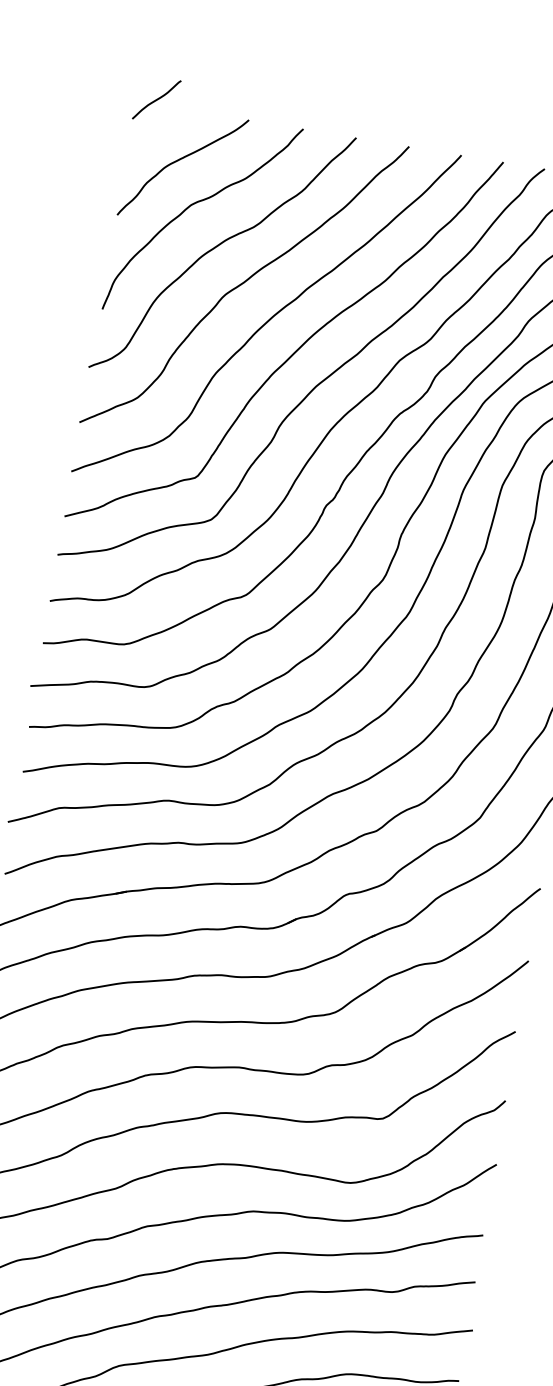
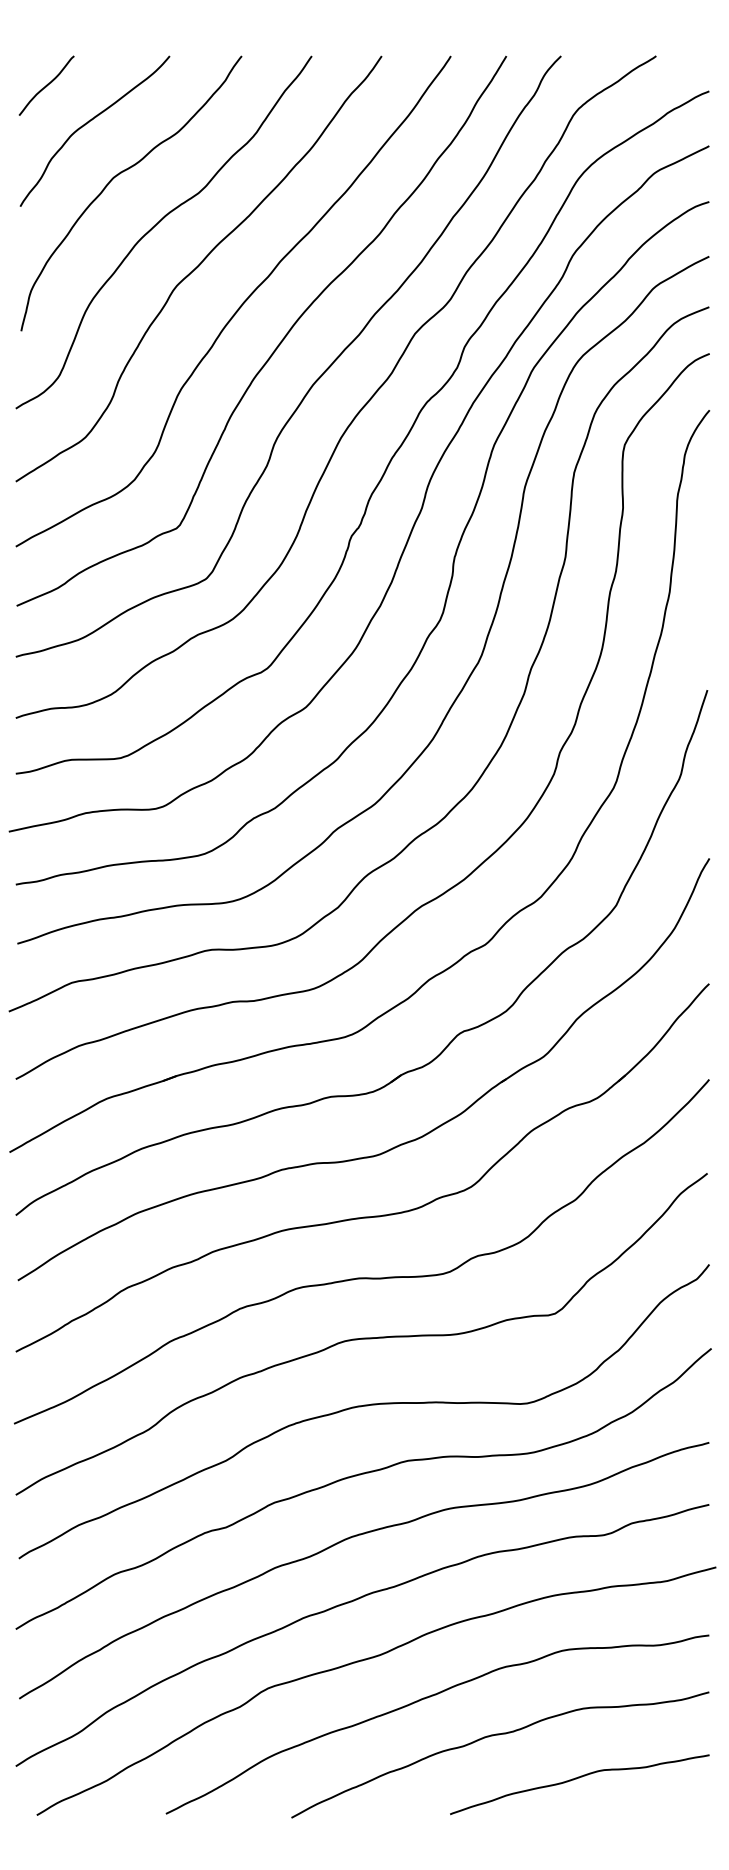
curve: (156, 99) -> (46, 85), moved

